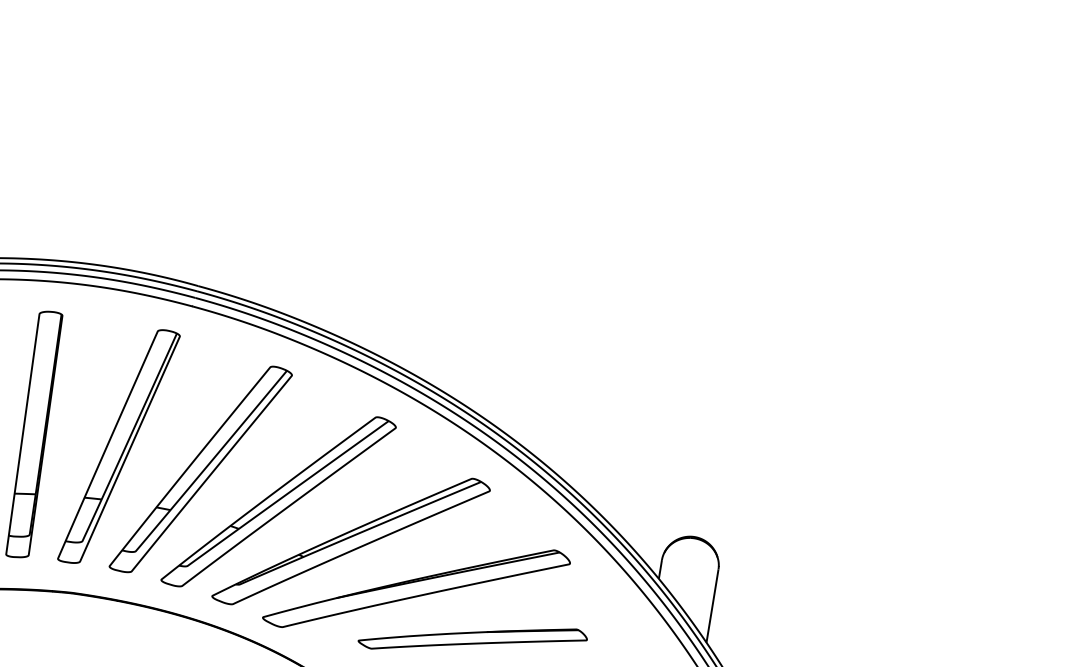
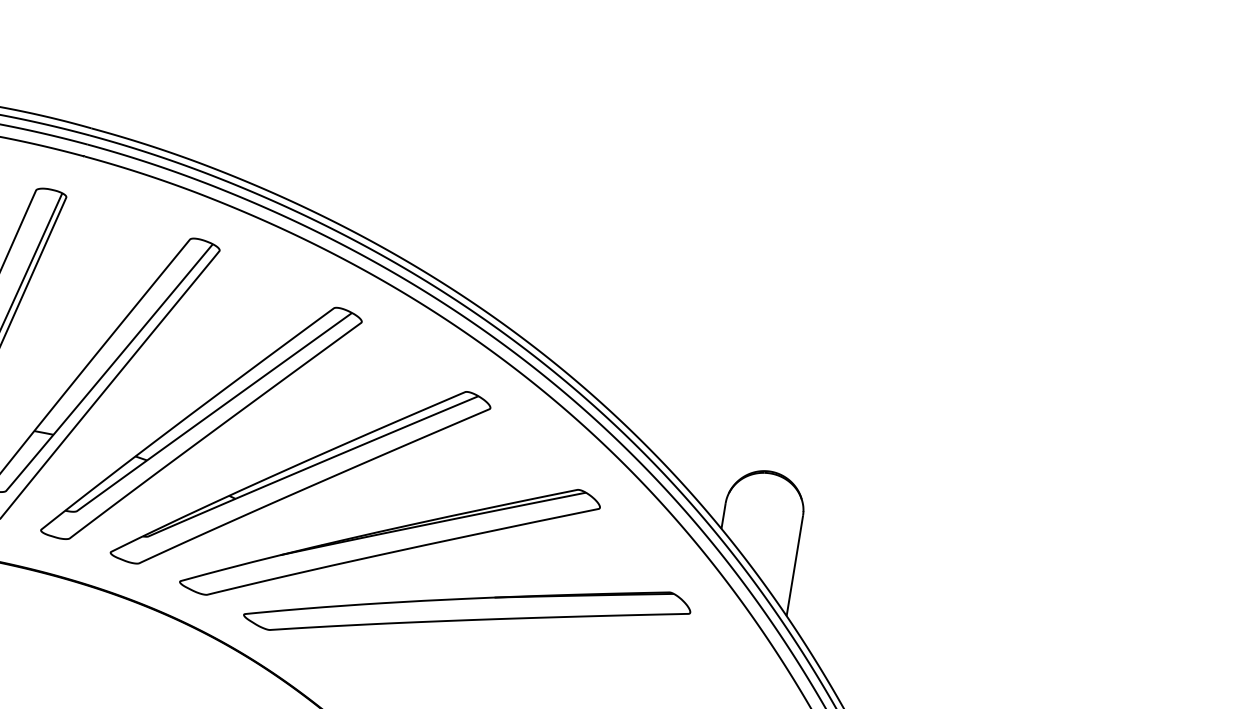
part: (472, 638) -> (466, 610), size x1.43

